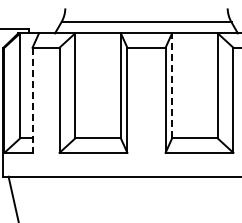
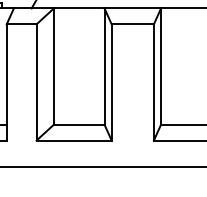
line: (172, 85) -> (161, 66), dashed -> solid
line: (32, 100) -> (6, 82), dashed -> solid

